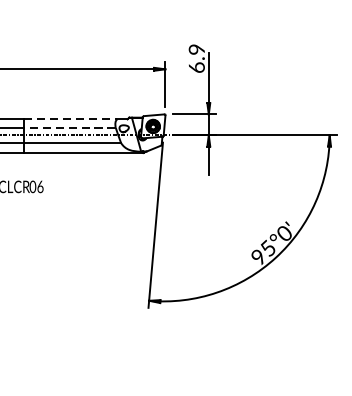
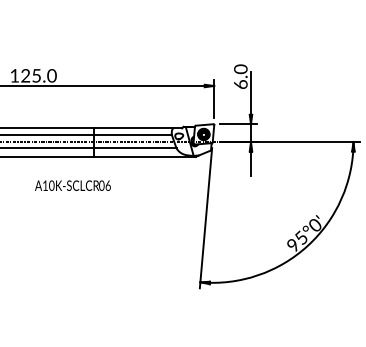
text: (197, 49) -> (241, 69), 6.9 -> 6.0
line: (70, 119) -> (133, 128), dashed -> solid
line: (70, 127) -> (133, 135), dashed -> solid

